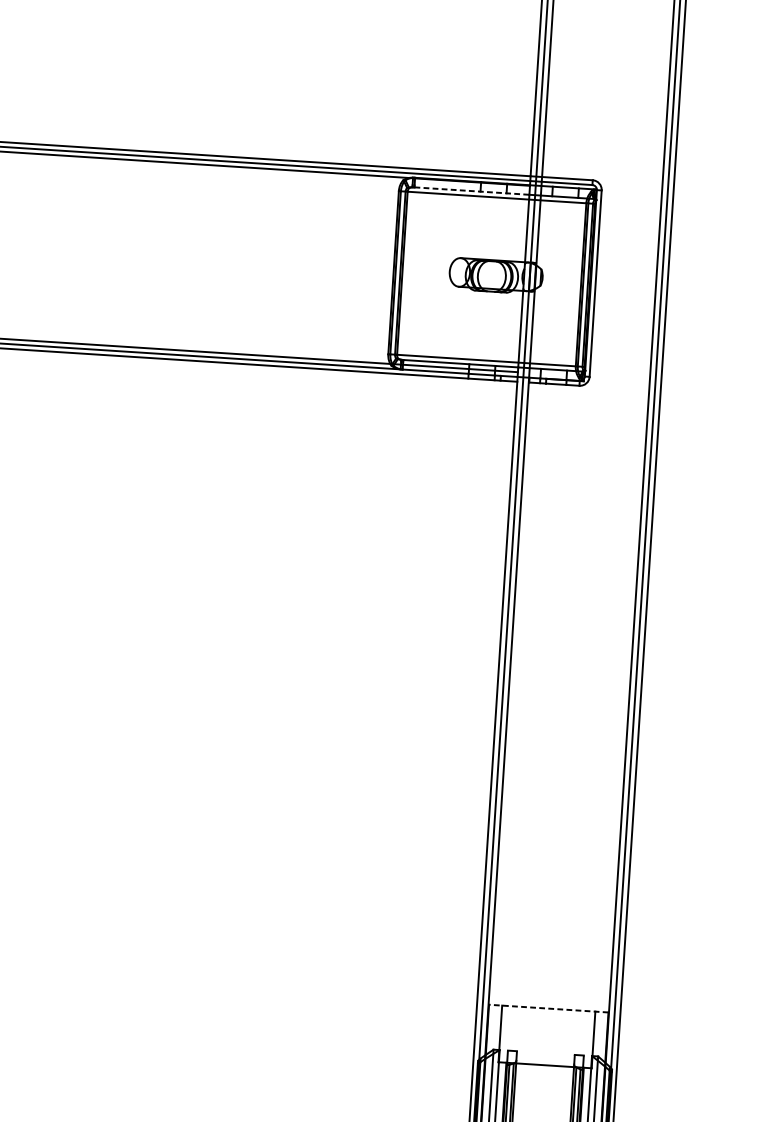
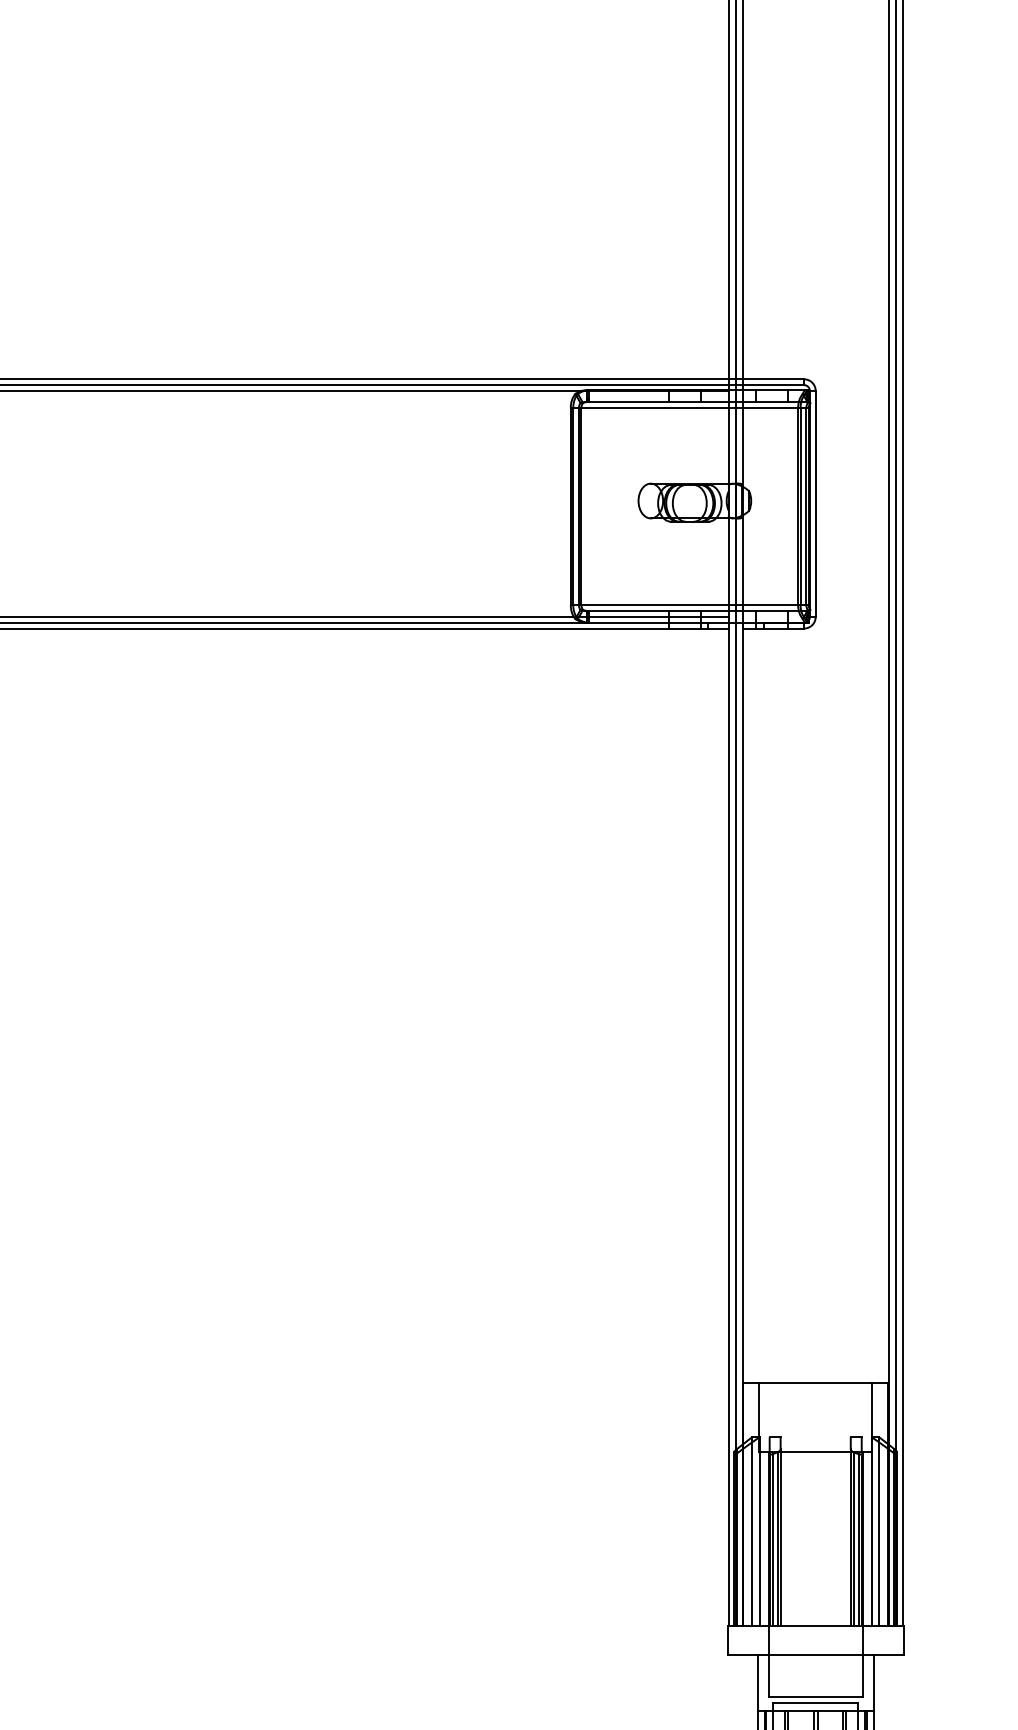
line: (472, 190) -> (659, 401), dashed -> solid
line: (548, 1008) -> (815, 1383), dashed -> solid

